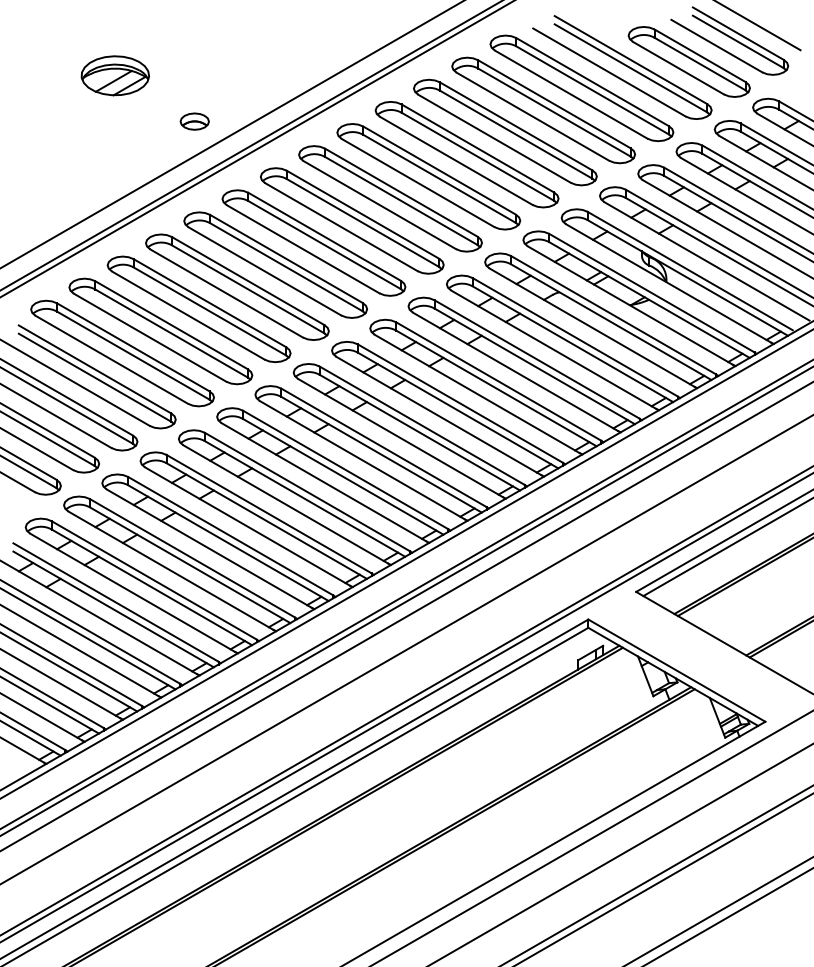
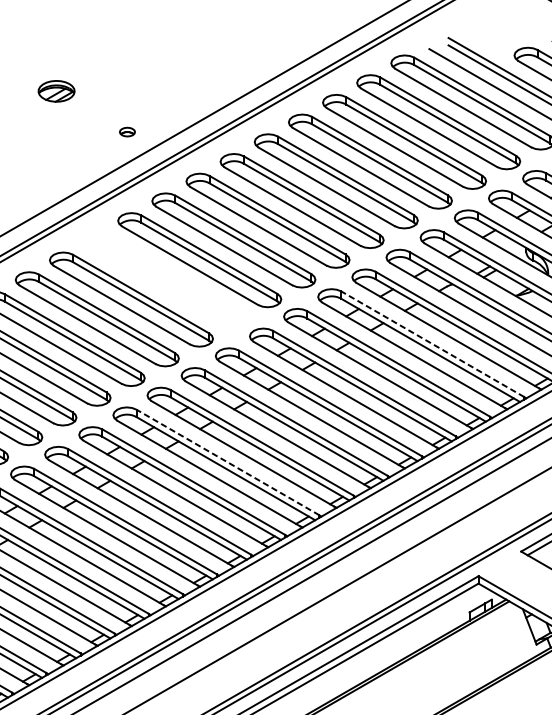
part: (114, 75) -> (55, 91), size x0.6
part: (194, 121) -> (127, 132), size x0.6
part: (237, 286) -> (165, 279), removed
line: (536, 359) -> (432, 344), solid -> dashed
line: (306, 491) -> (227, 462), solid -> dashed

